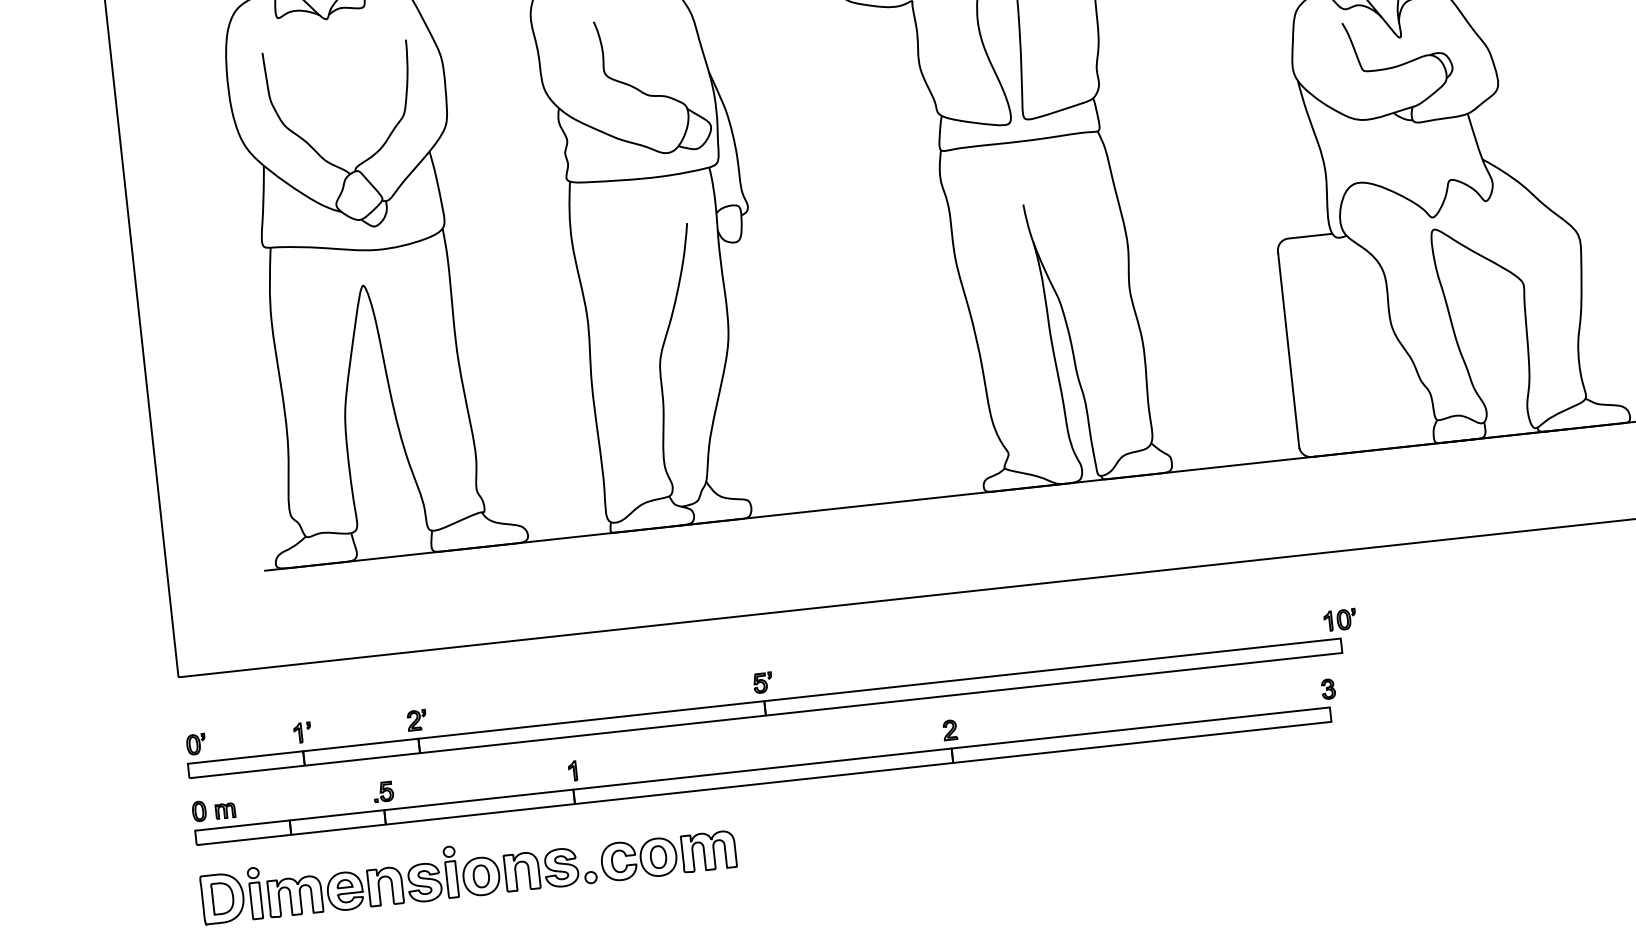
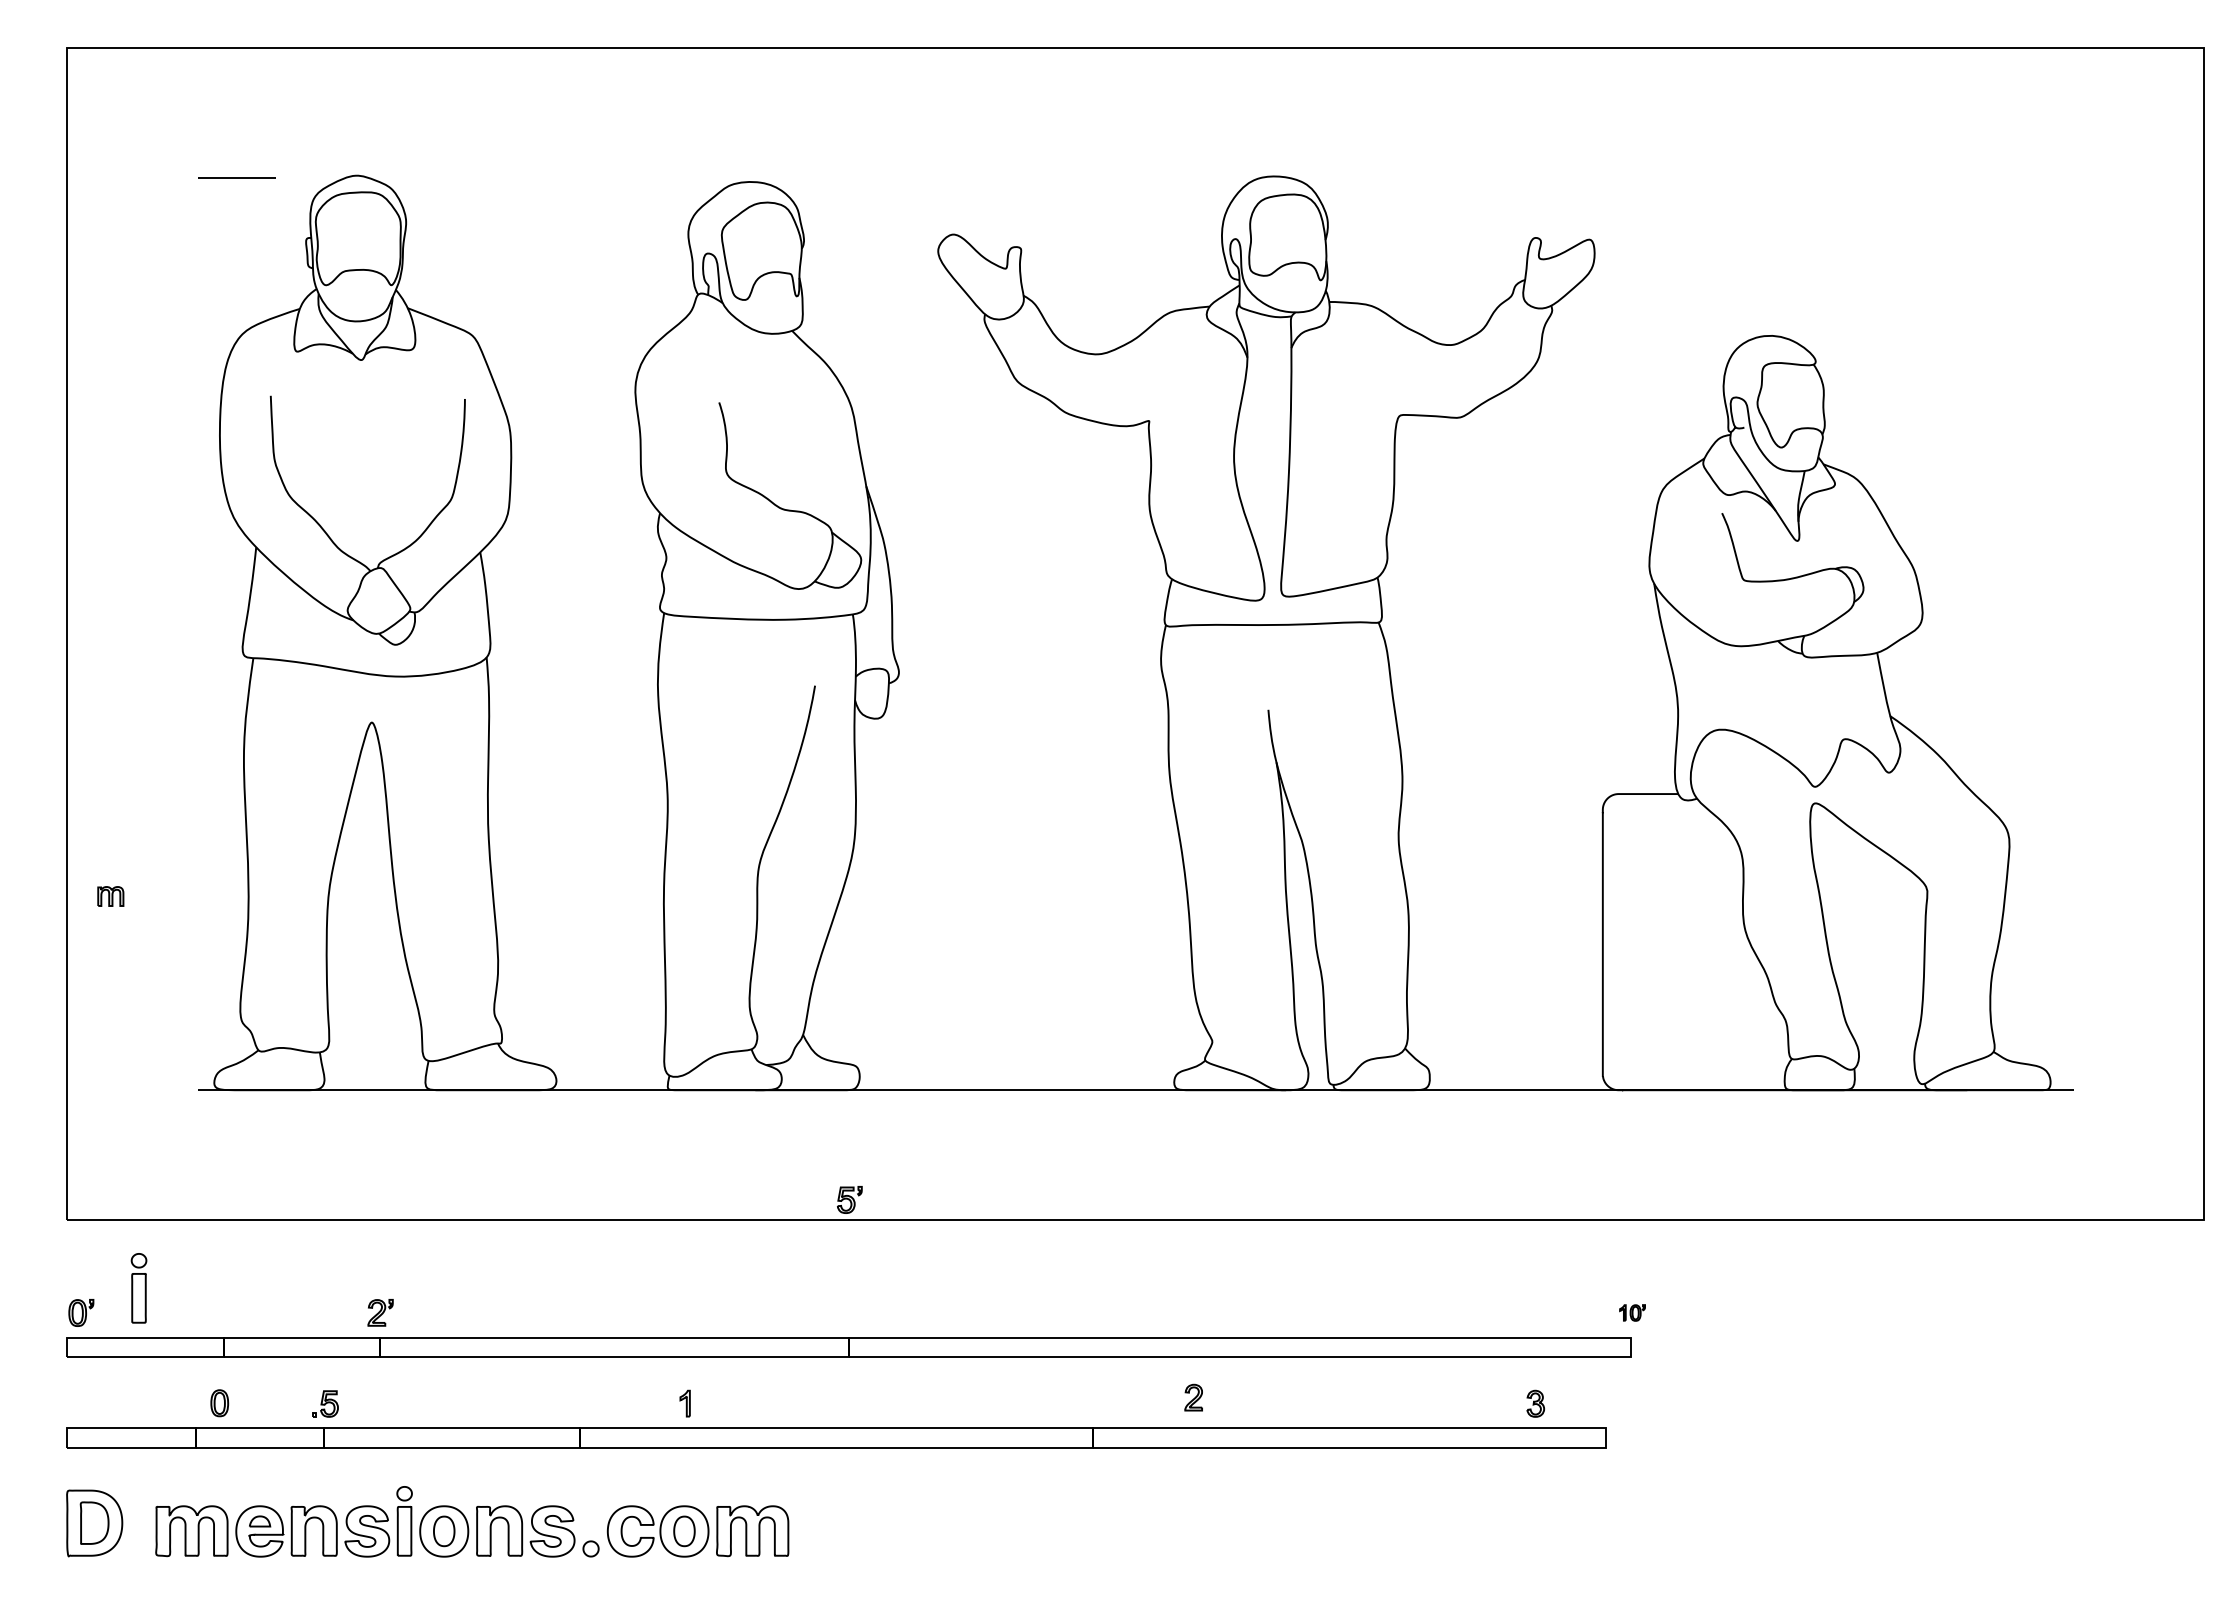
part: (1340, 619) -> (1632, 1312), size x0.6
part: (762, 682) -> (849, 1199), moved
part: (1328, 688) -> (1535, 1403), moved
part: (949, 730) -> (1193, 1397), moved
part: (302, 732) -> (225, 1312), removed
part: (572, 771) -> (684, 1403), moved
part: (199, 811) -> (219, 1403), moved
part: (225, 811) -> (110, 896), moved
part: (255, 893) -> (138, 1288), moved

